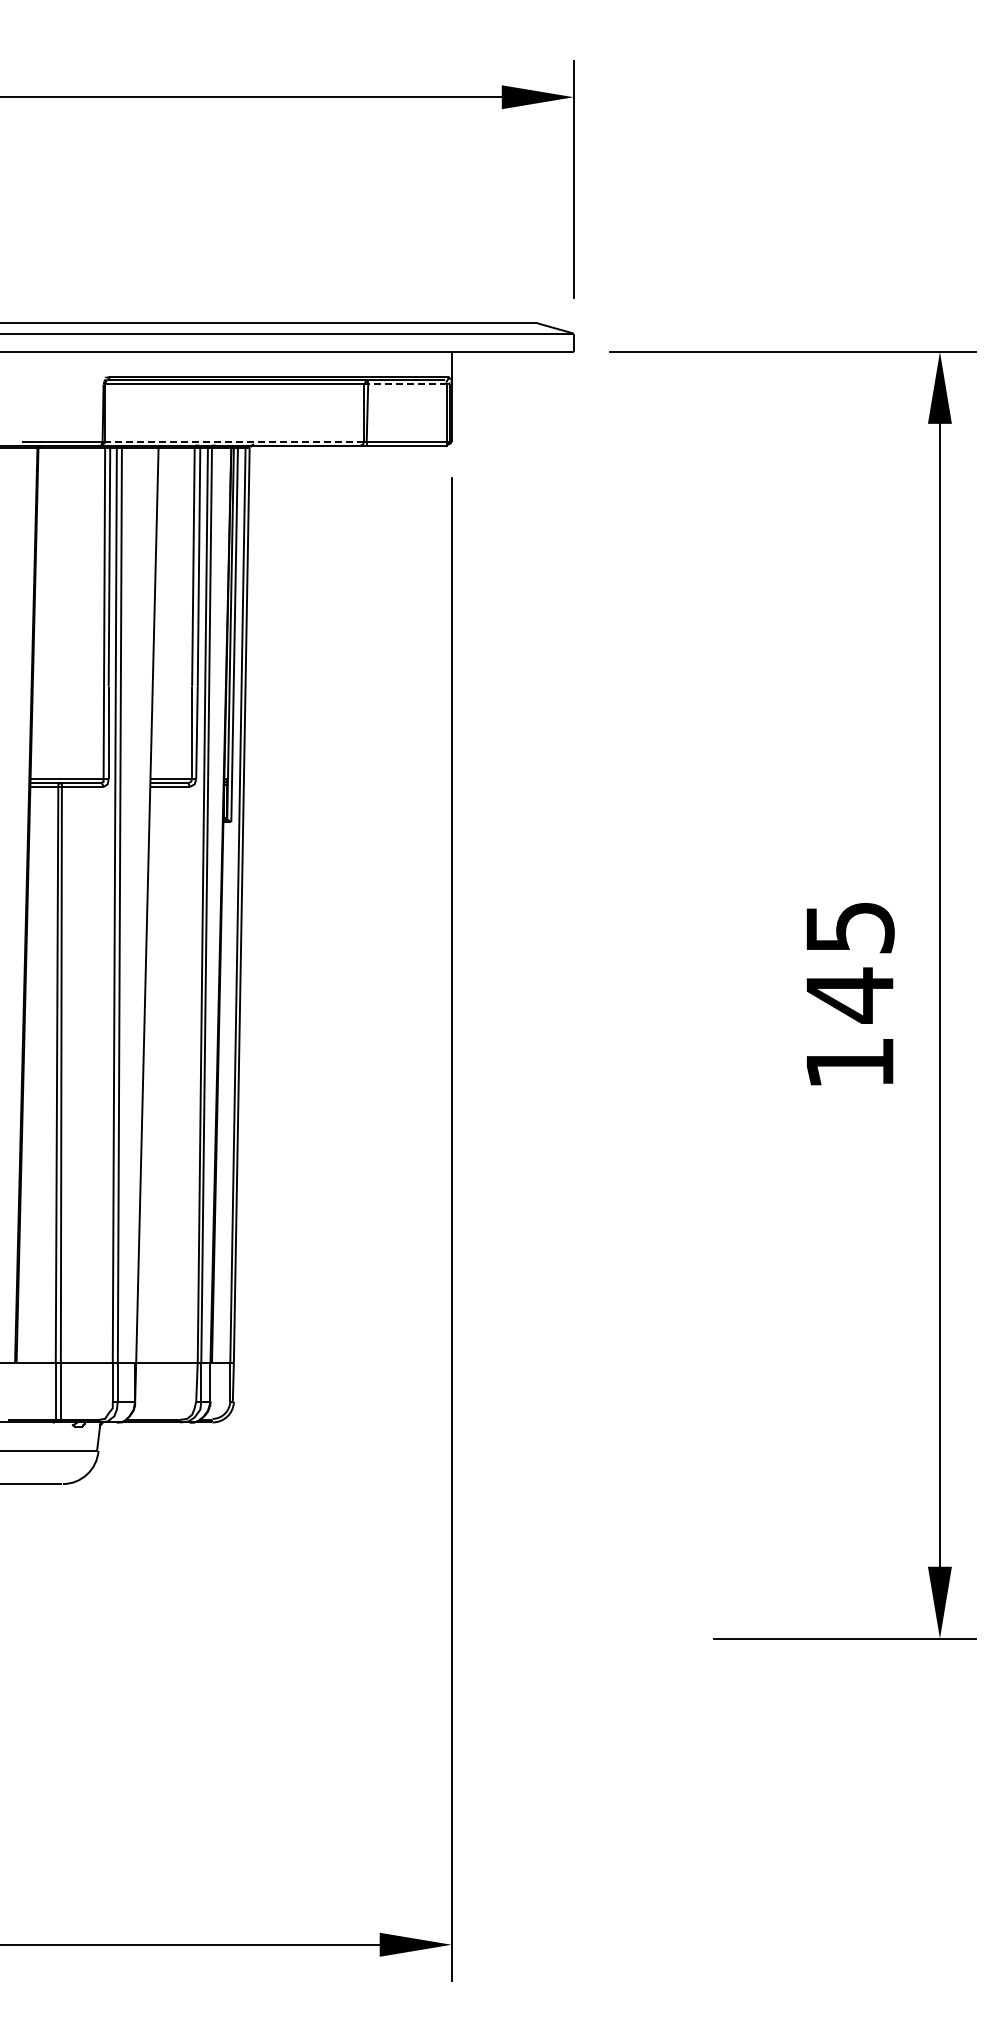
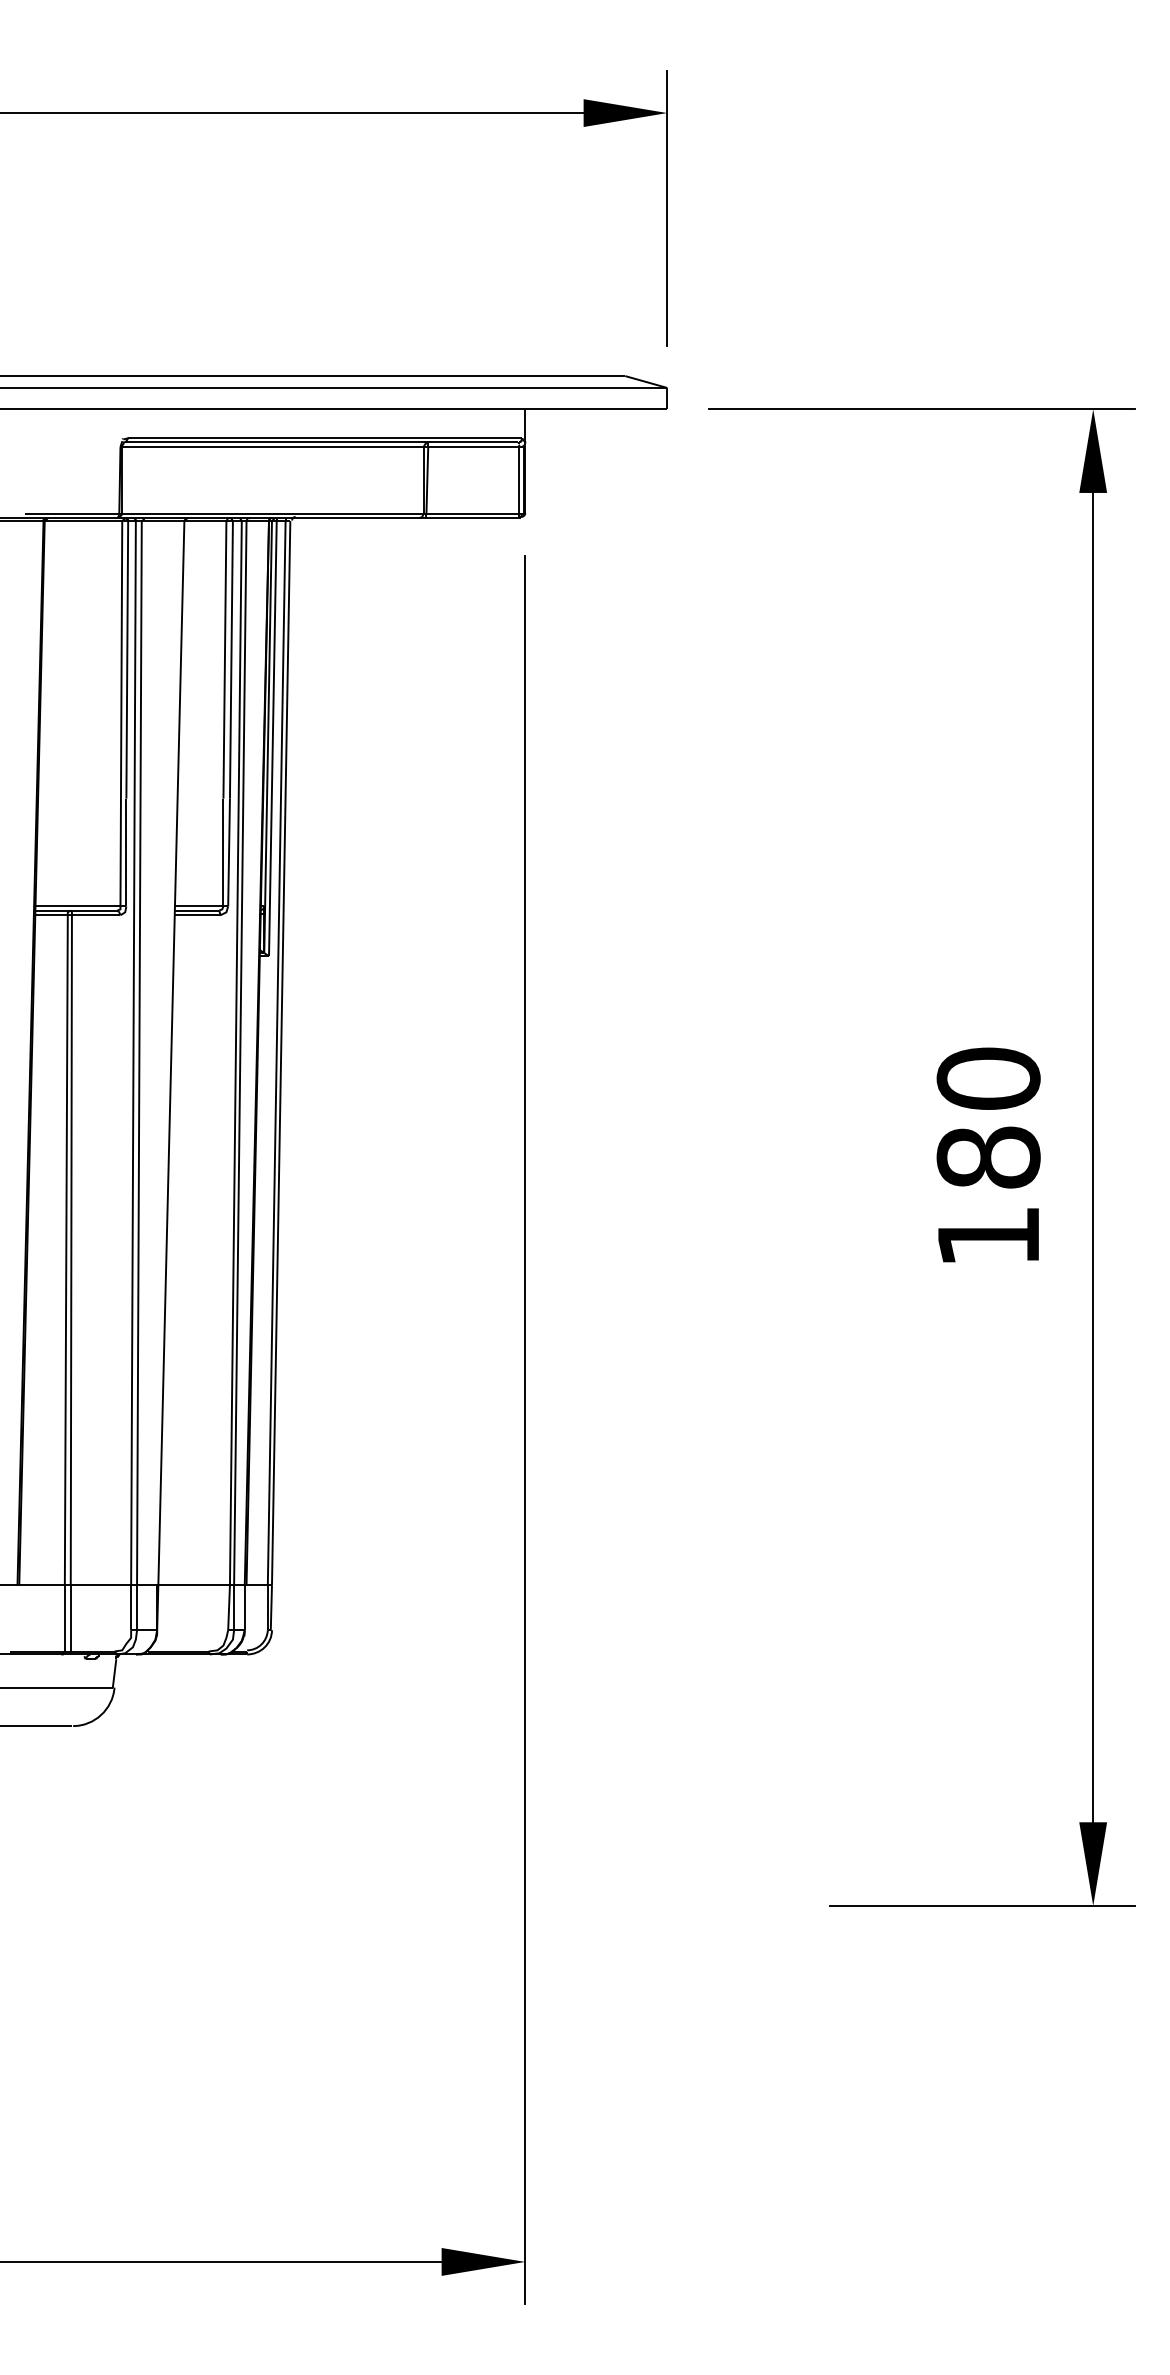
line: (406, 384) -> (472, 447), dashed -> solid
line: (233, 441) -> (271, 513), dashed -> solid
text: (849, 961) -> (988, 1118), 145 -> 180

